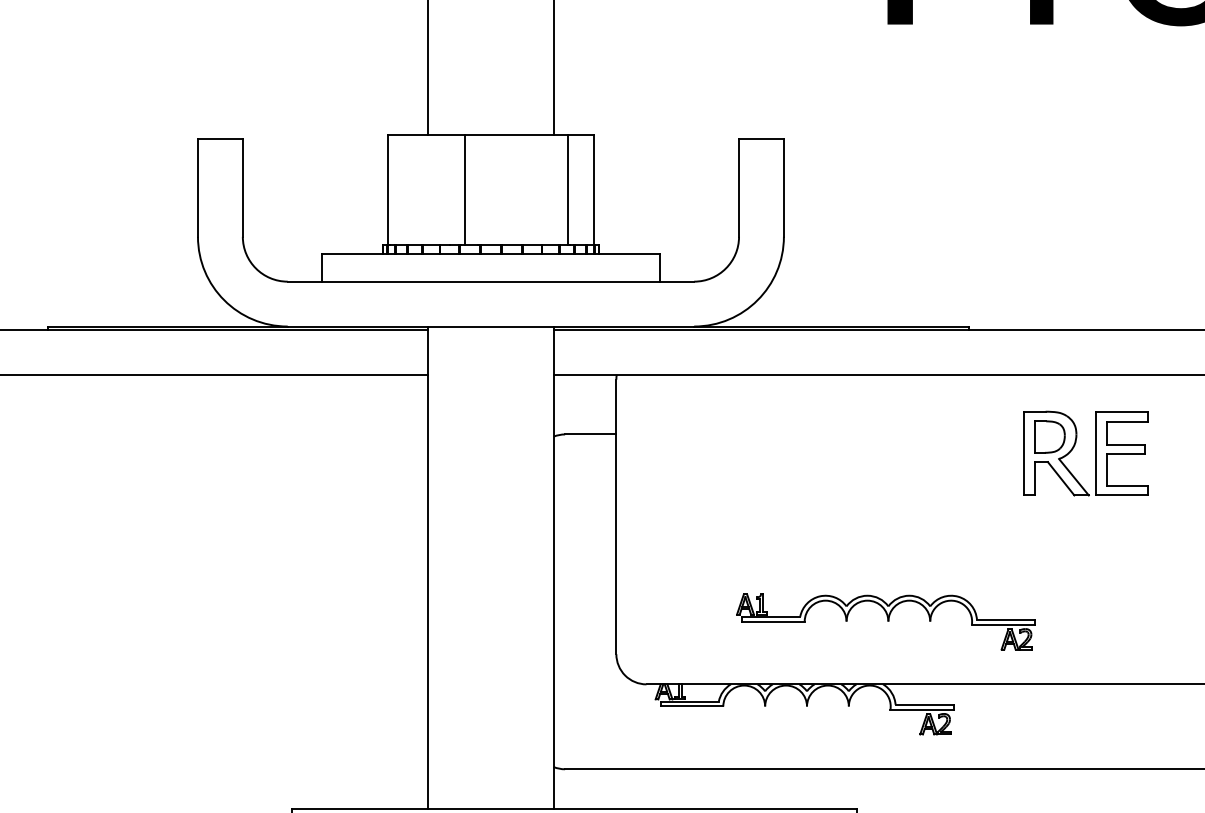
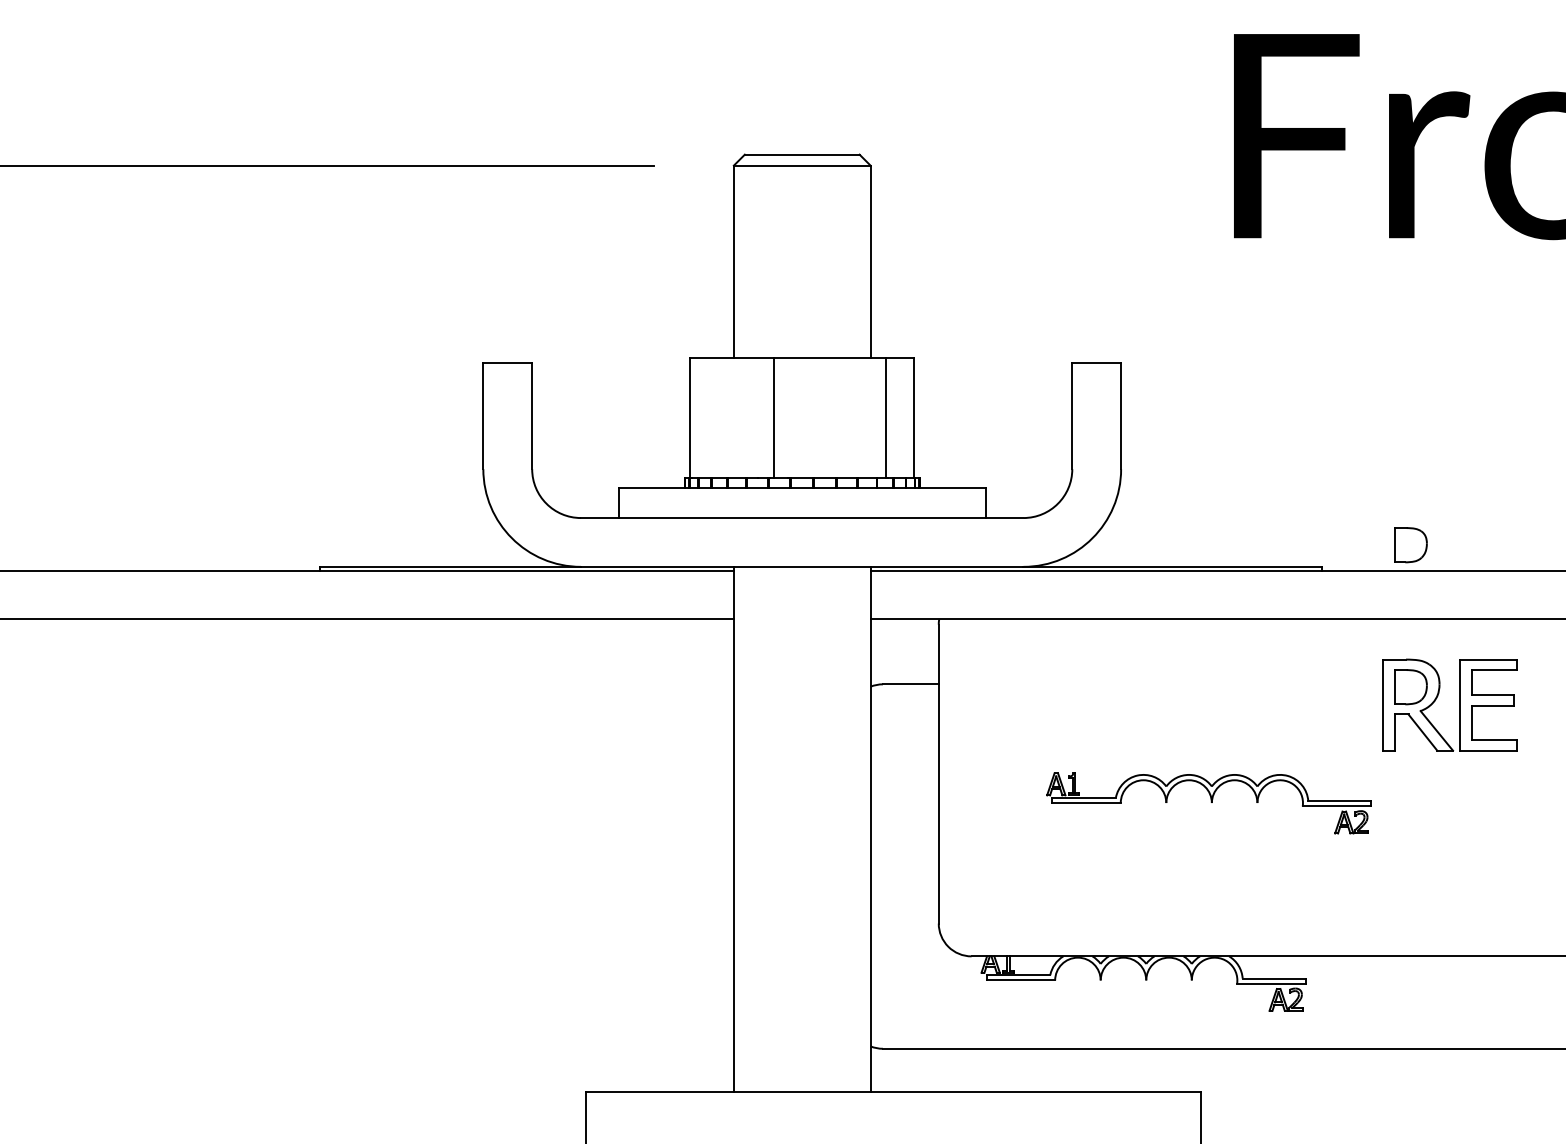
part: (1049, 306) -> (1410, 545), added
part: (885, 622) -> (1208, 803), moved

